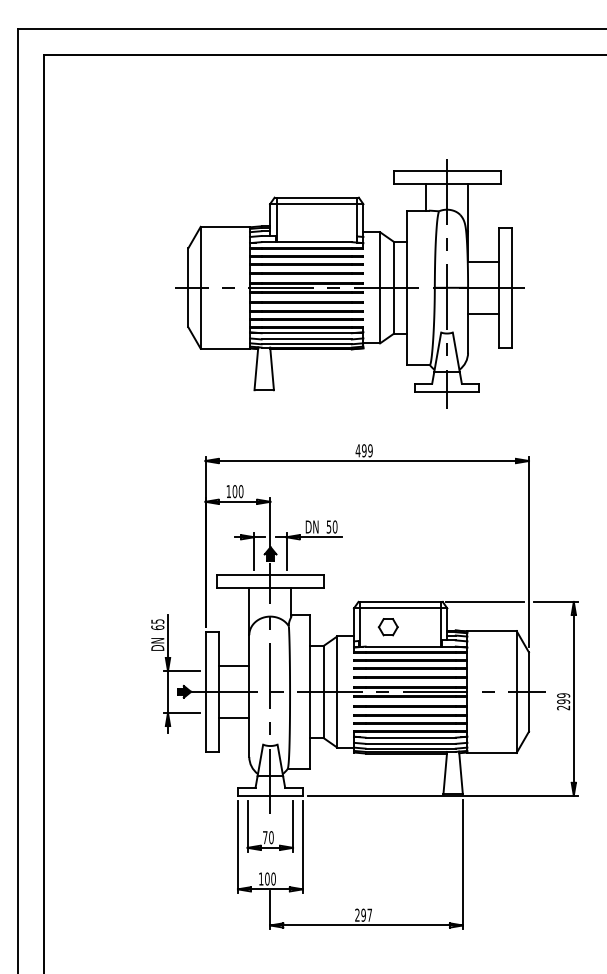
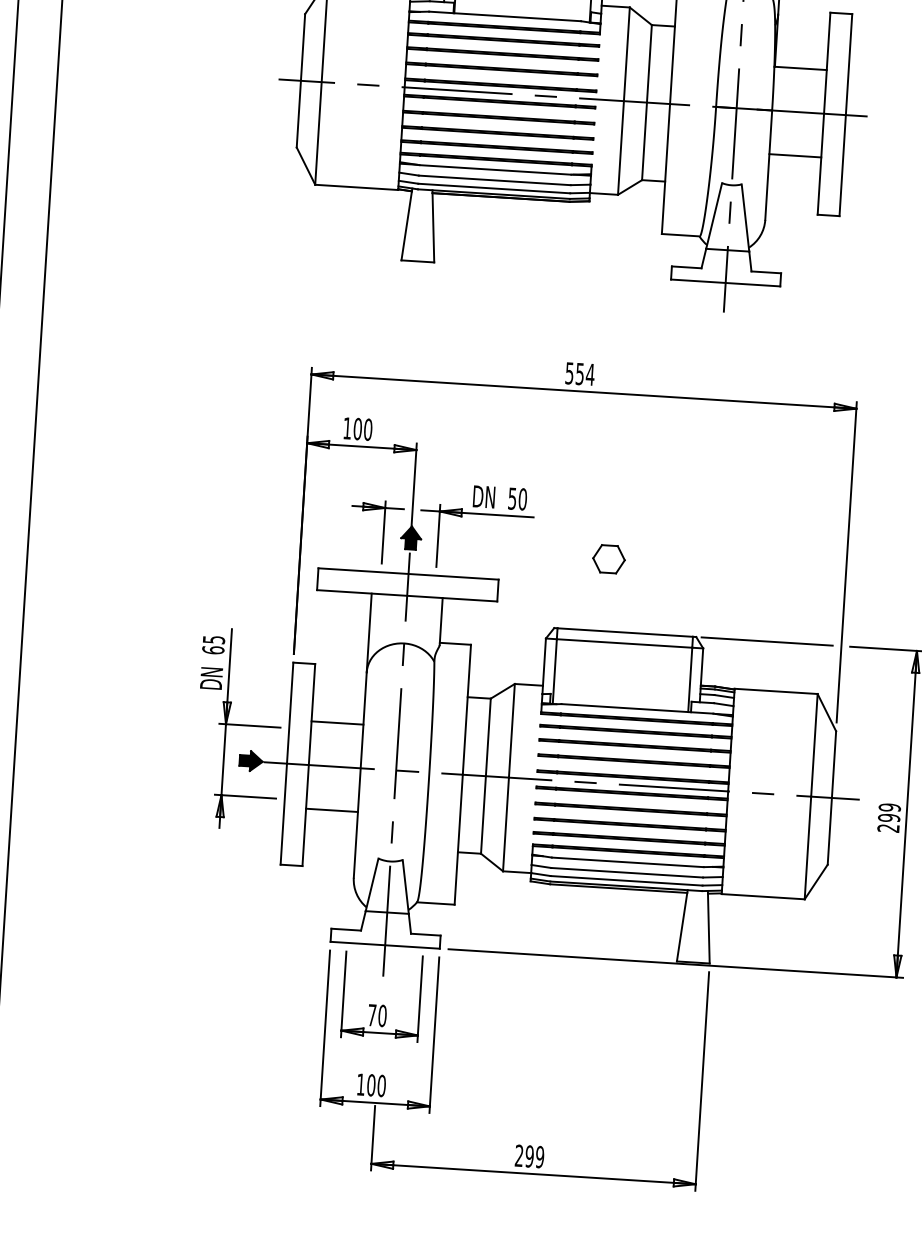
text: (363, 450) -> (578, 373), 499 -> 554
part: (387, 627) -> (607, 559), moved
text: (369, 914) -> (539, 1155), 297 -> 299

